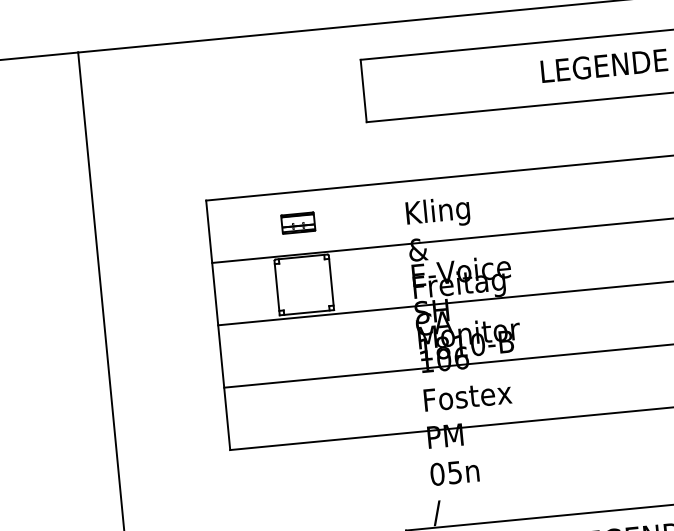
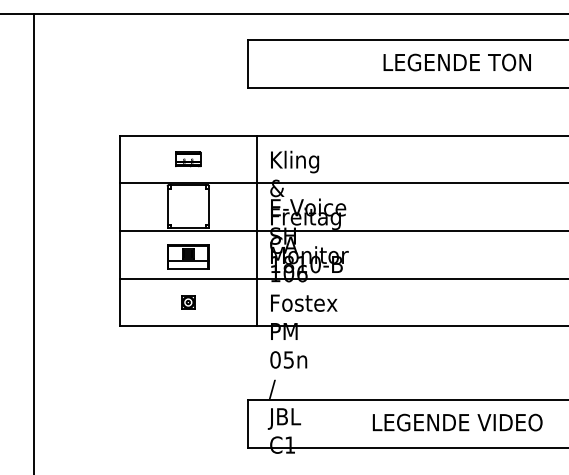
line: (396, 307) -> (256, 230), added
part: (310, 350) -> (188, 256), added
part: (316, 410) -> (188, 302), added

